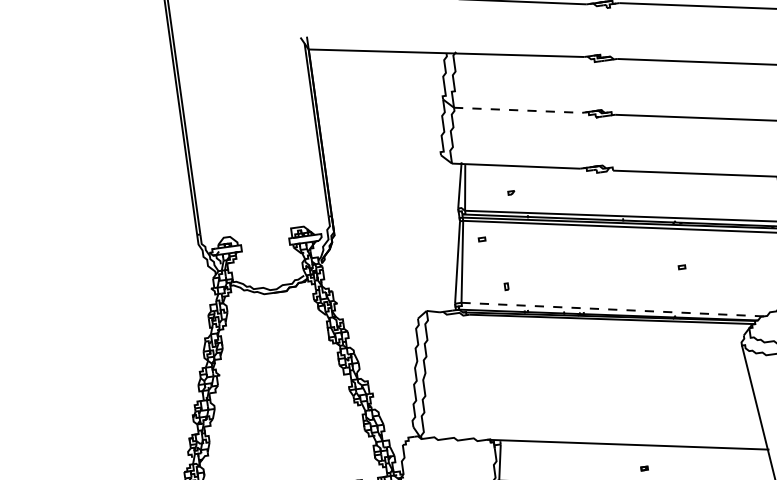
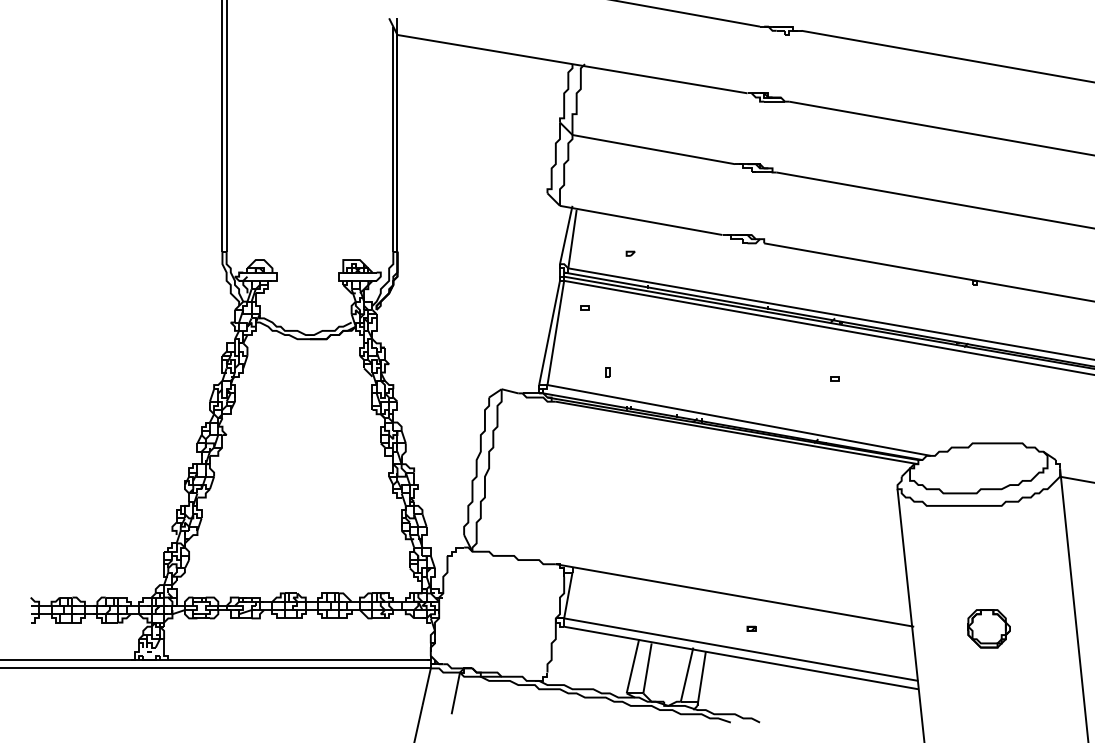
line: (517, 110) -> (653, 149), dashed -> solid
line: (613, 309) -> (739, 420), dashed -> solid

